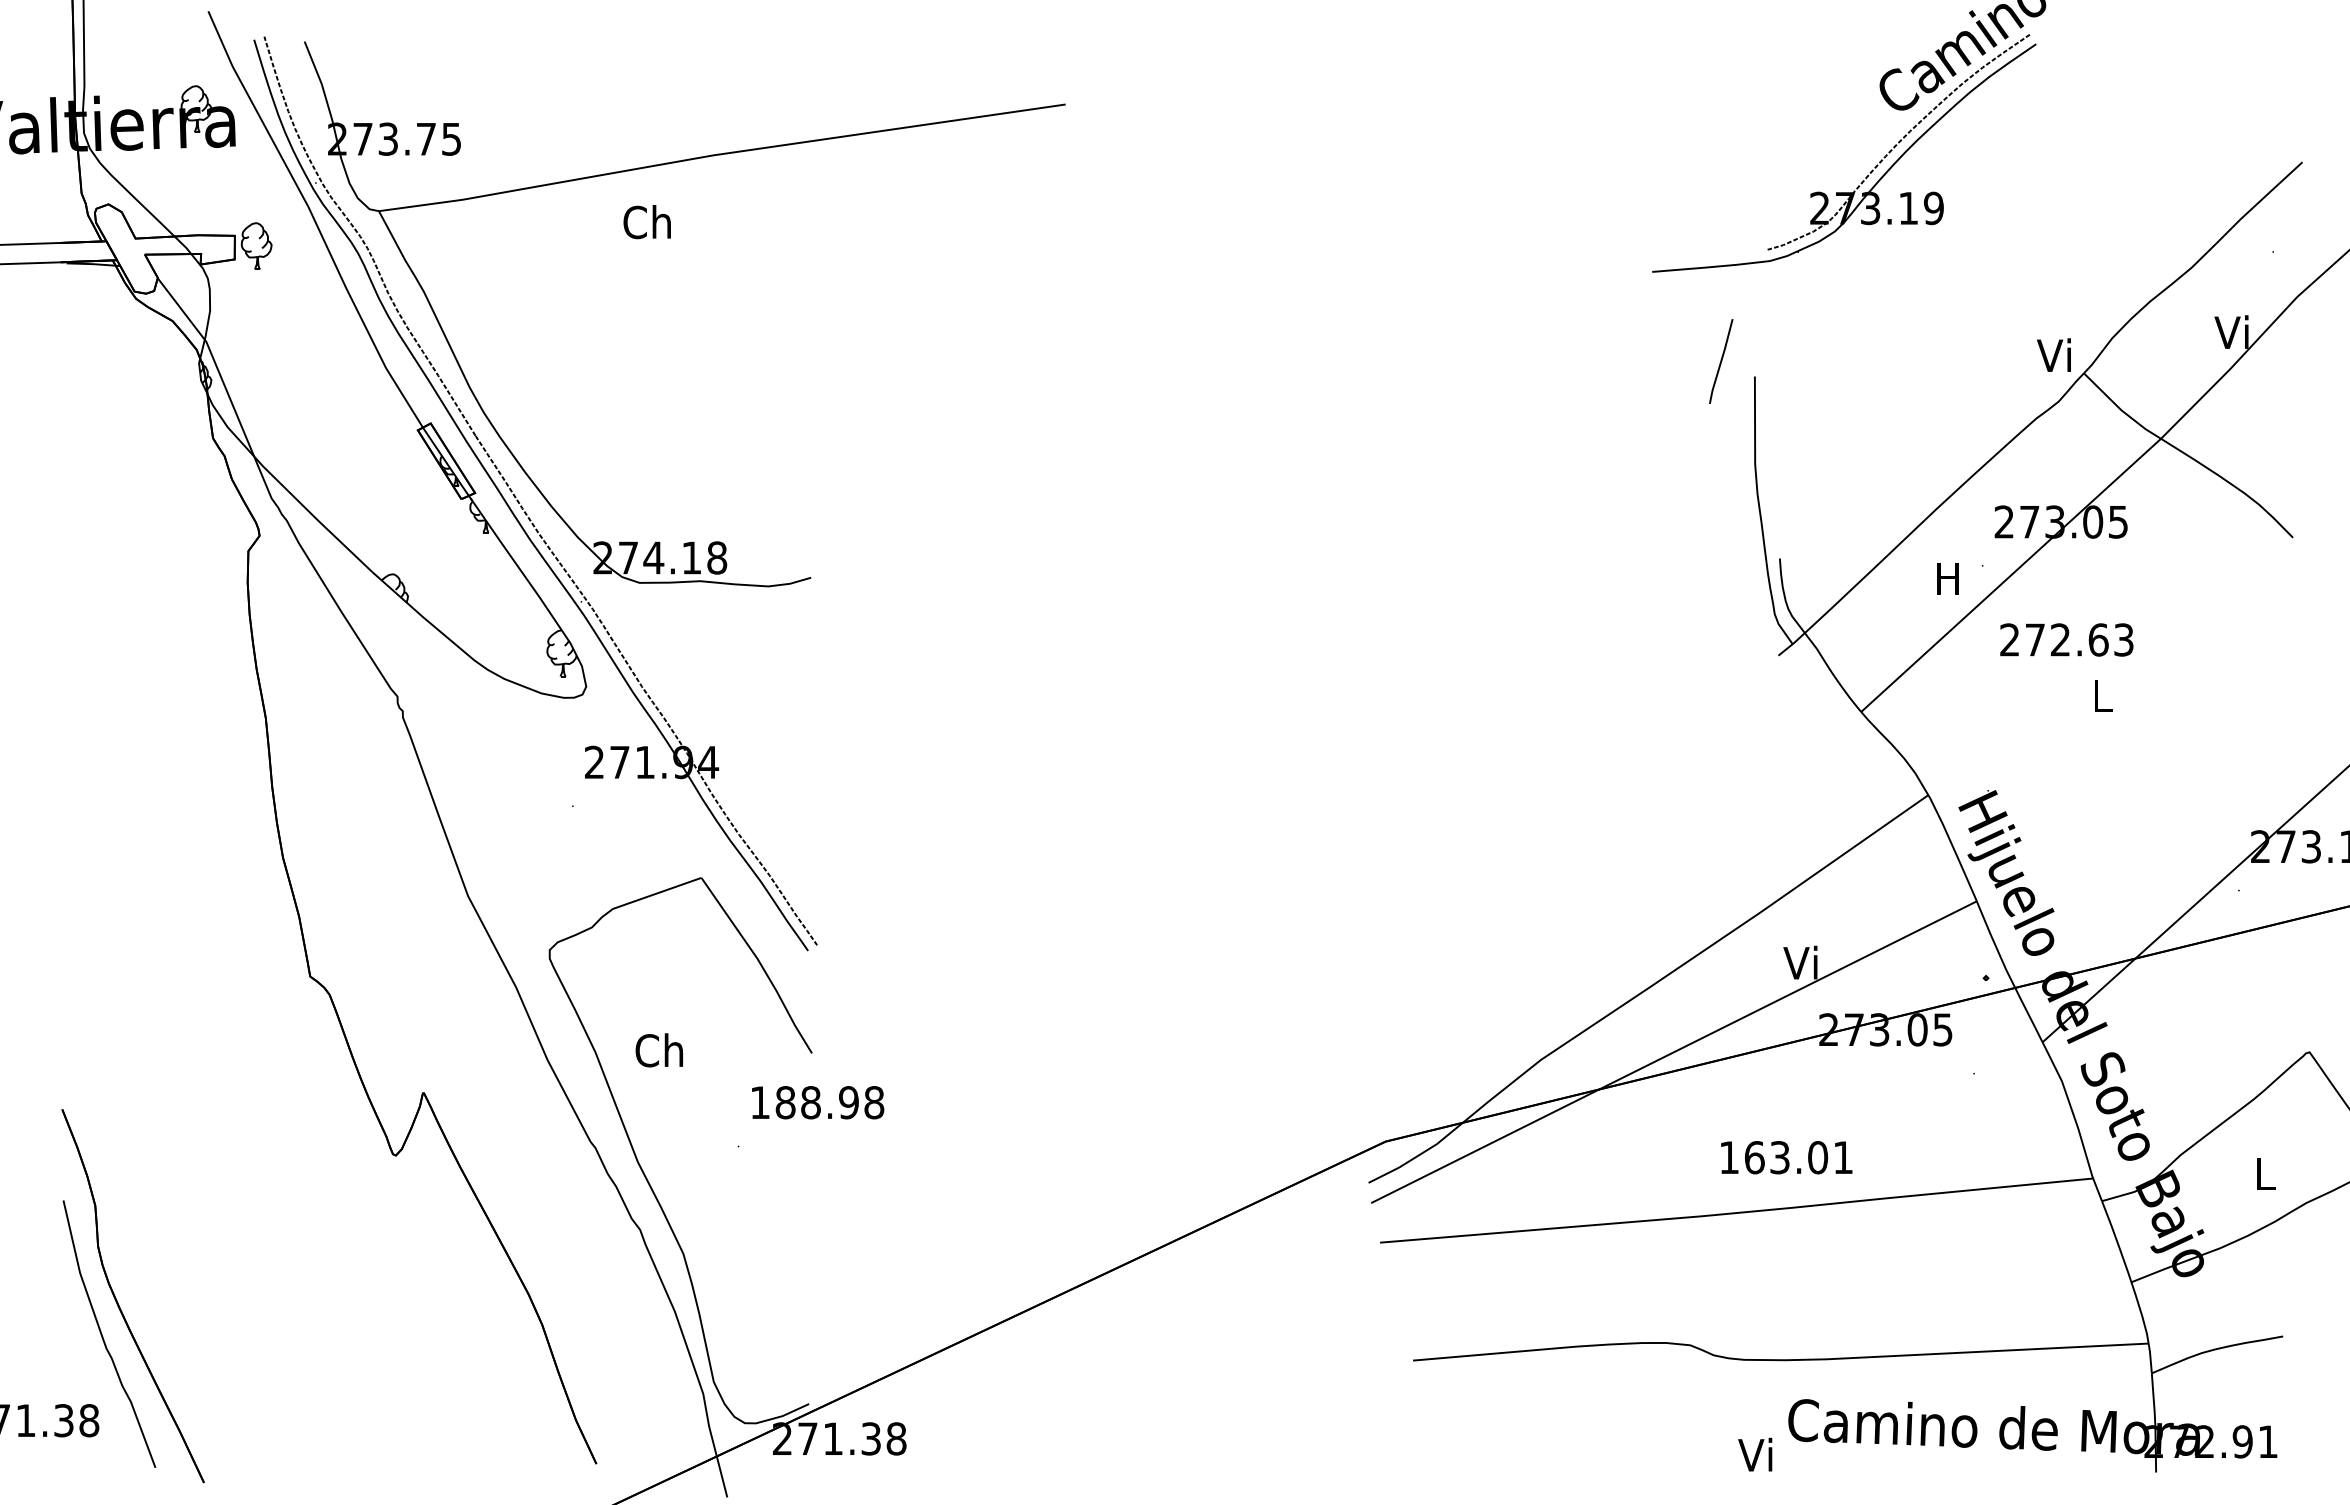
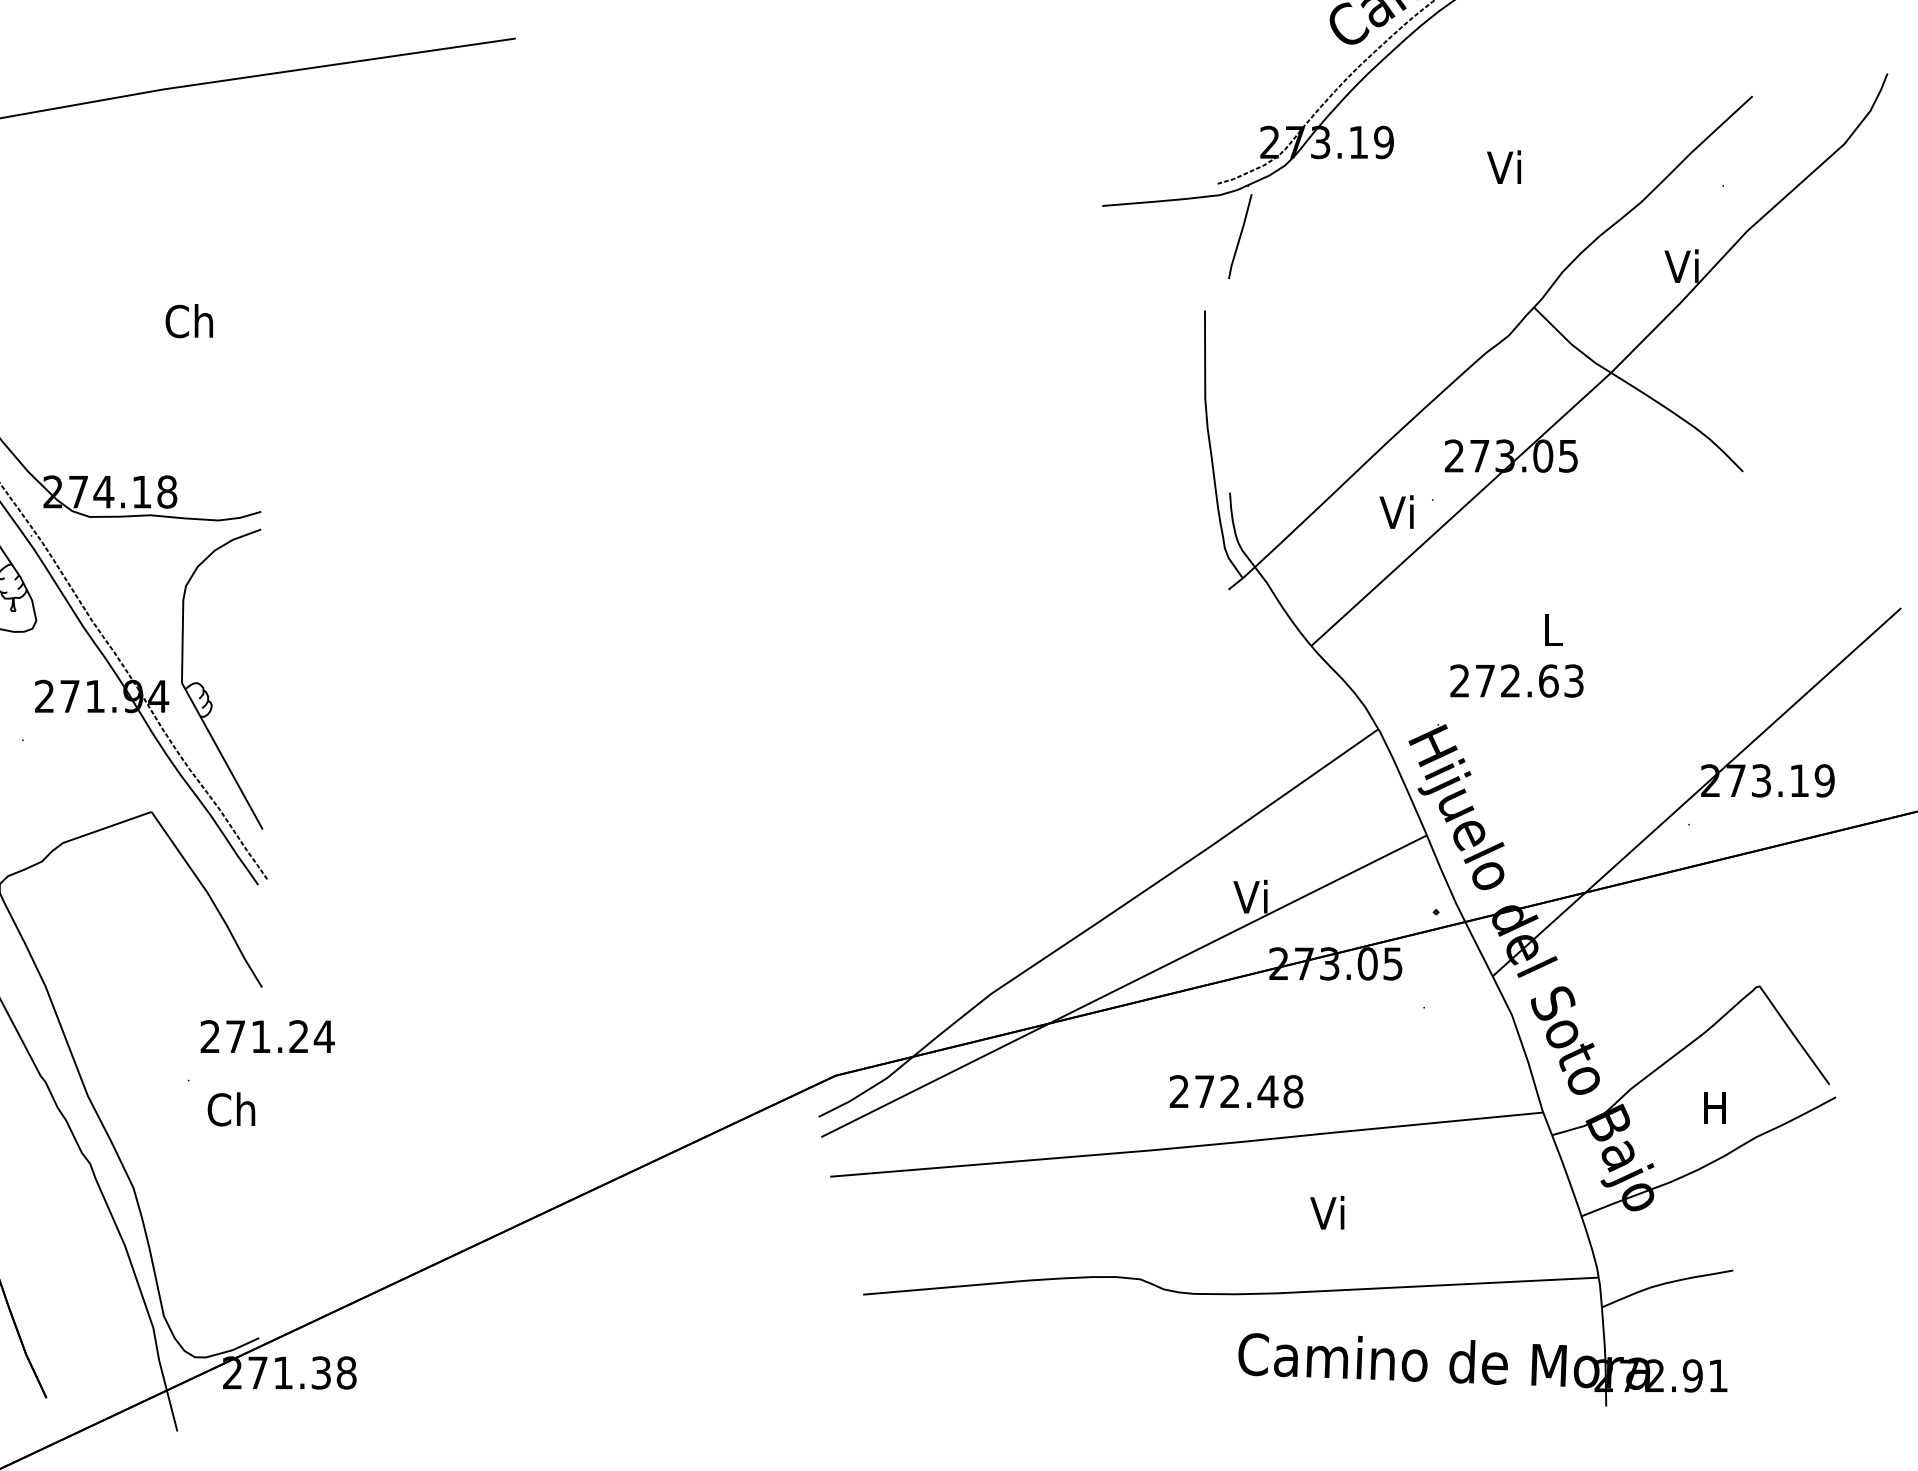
text: (646, 222) -> (188, 321), moved
text: (2053, 354) -> (1503, 166), moved
line: (1721, 361) -> (1240, 236), moved
text: (1946, 577) -> (1396, 511), H -> Vi
text: (2066, 639) -> (1516, 680), moved
part: (757, 758) -> (207, 692), added
text: (658, 1050) -> (230, 1109), moved
text: (817, 1102) -> (267, 1036), 188.98 -> 271.24
text: (1786, 1157) -> (1236, 1091), 163.01 -> 272.48
text: (2264, 1173) -> (1714, 1107), L -> H
text: (1755, 1454) -> (1327, 1212), moved

